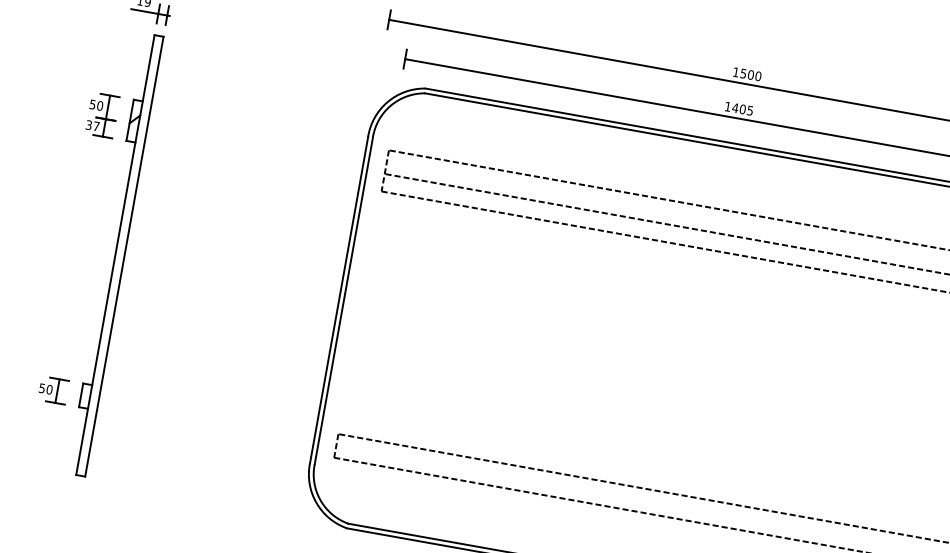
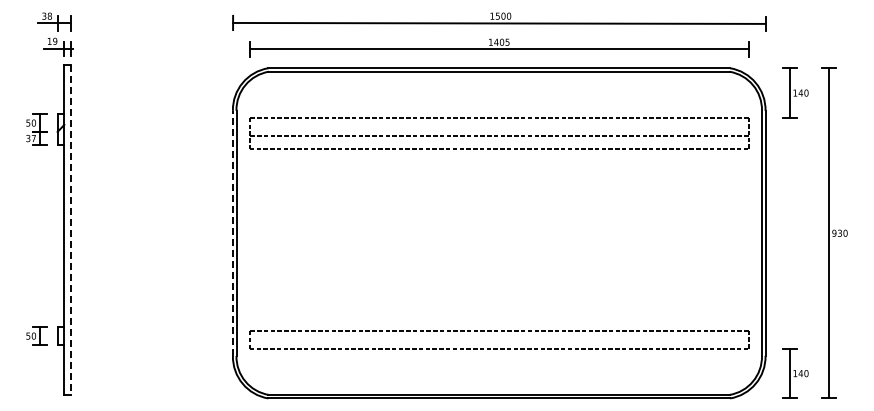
line: (124, 257) -> (71, 230), solid -> dashed
line: (338, 298) -> (232, 232), solid -> dashed

